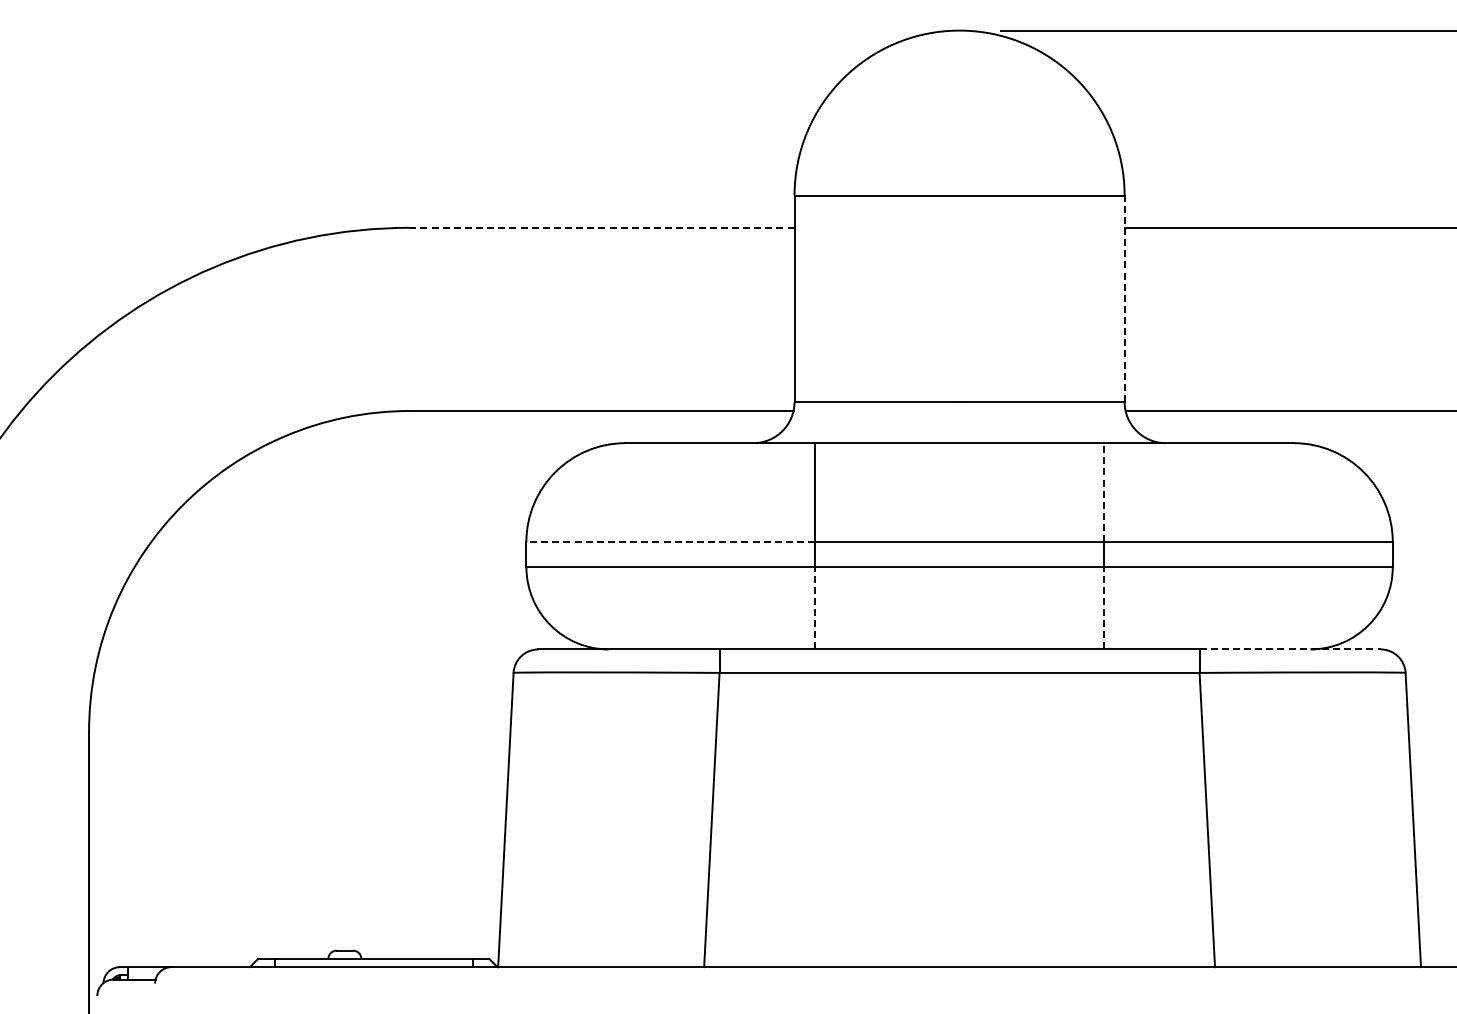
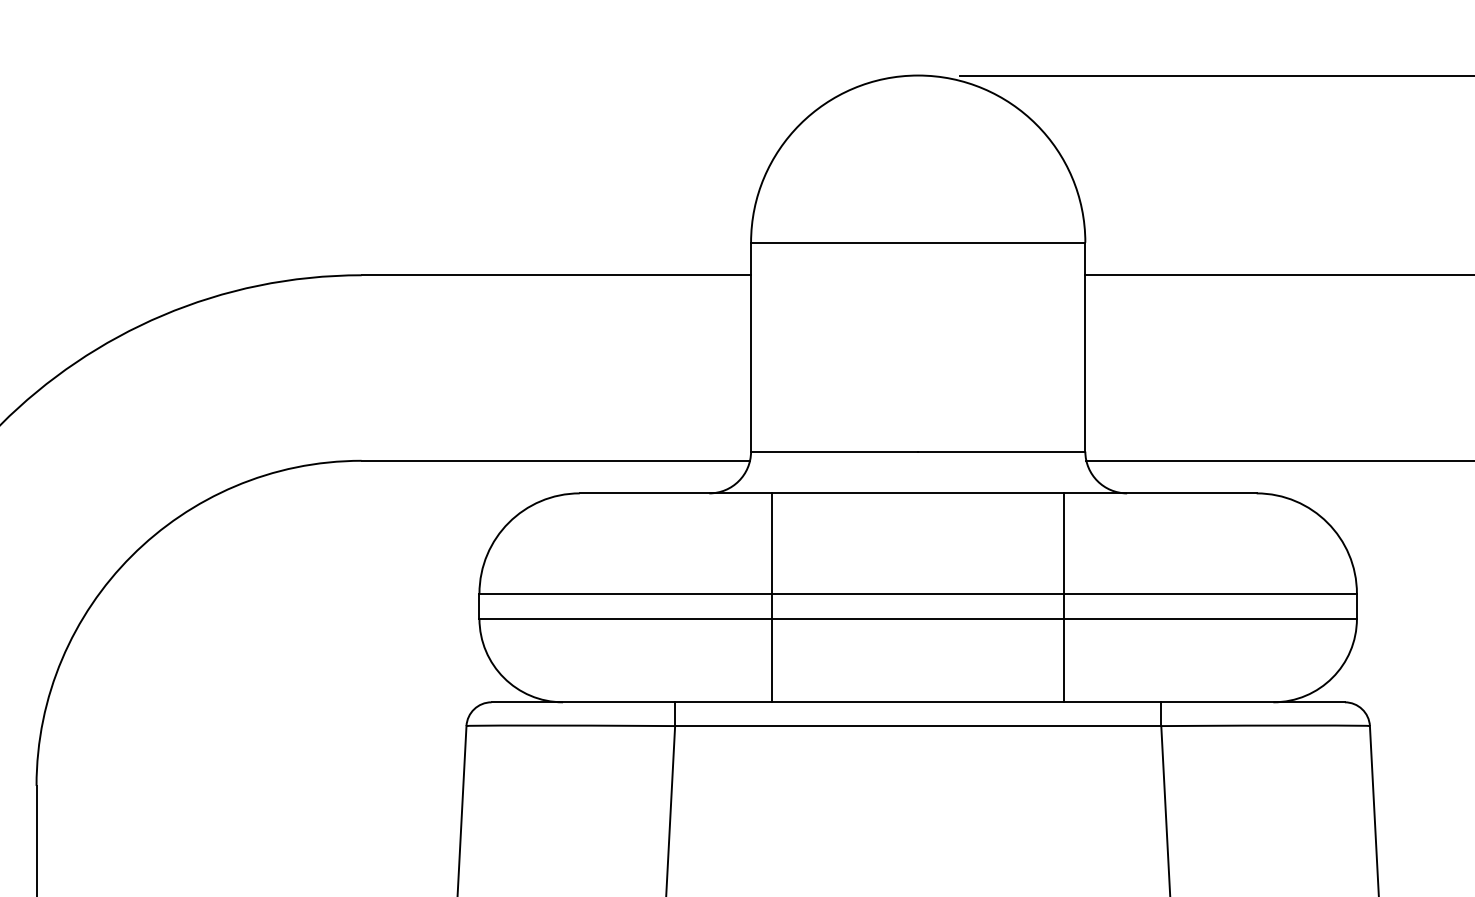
line: (601, 227) -> (555, 274), dashed -> solid
line: (1124, 298) -> (1085, 346), dashed -> solid
line: (1103, 492) -> (1063, 543), dashed -> solid
line: (670, 542) -> (625, 593), dashed -> solid
line: (815, 607) -> (772, 659), dashed -> solid
line: (1103, 607) -> (1063, 659), dashed -> solid
line: (1290, 649) -> (1253, 702), dashed -> solid

